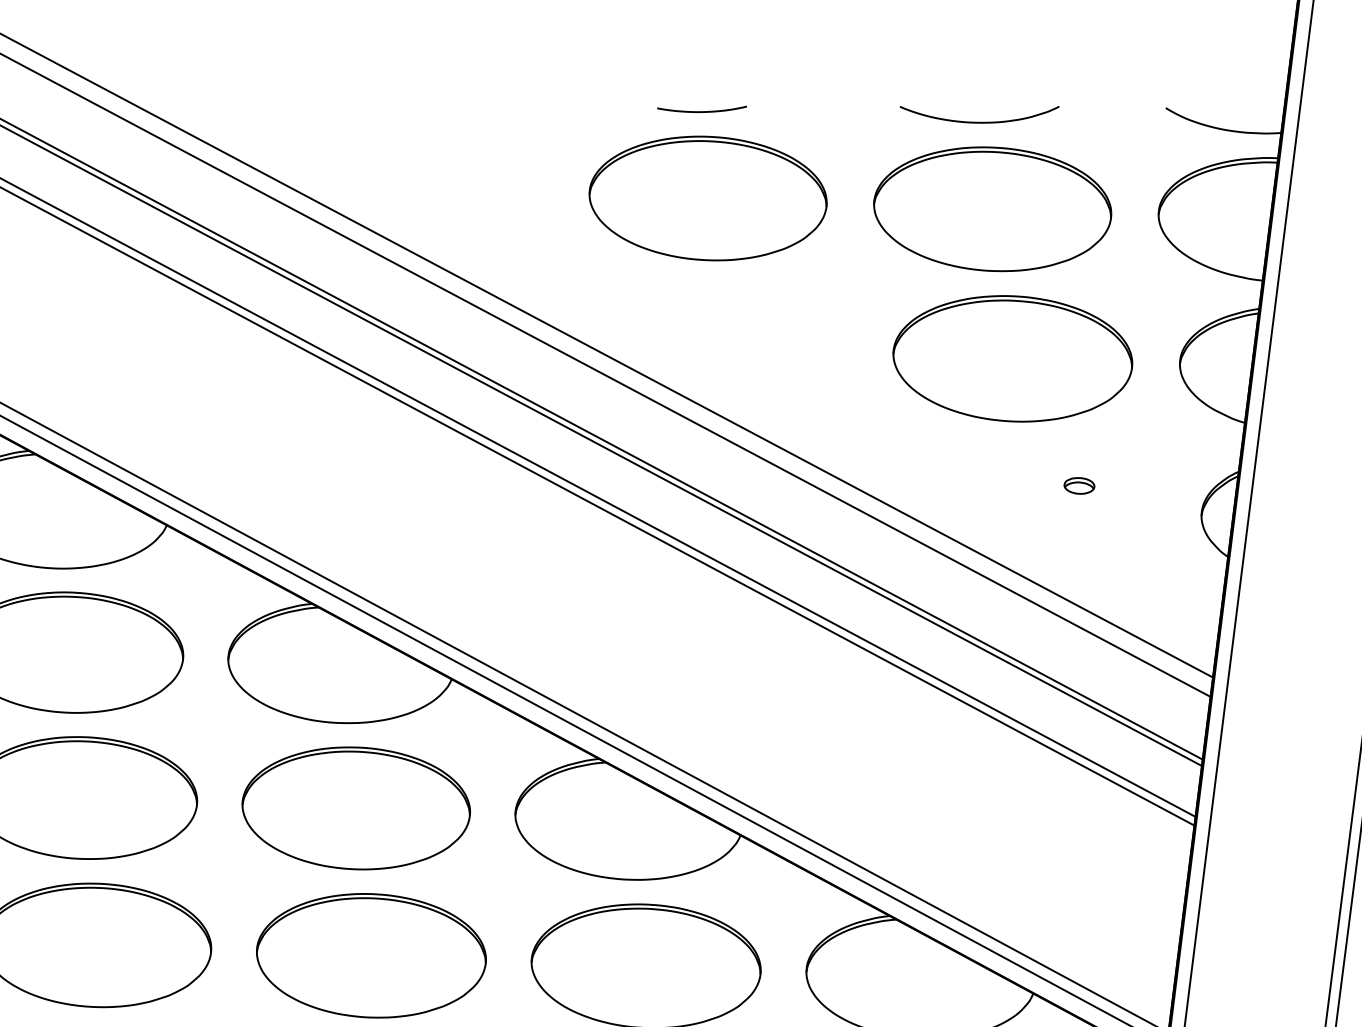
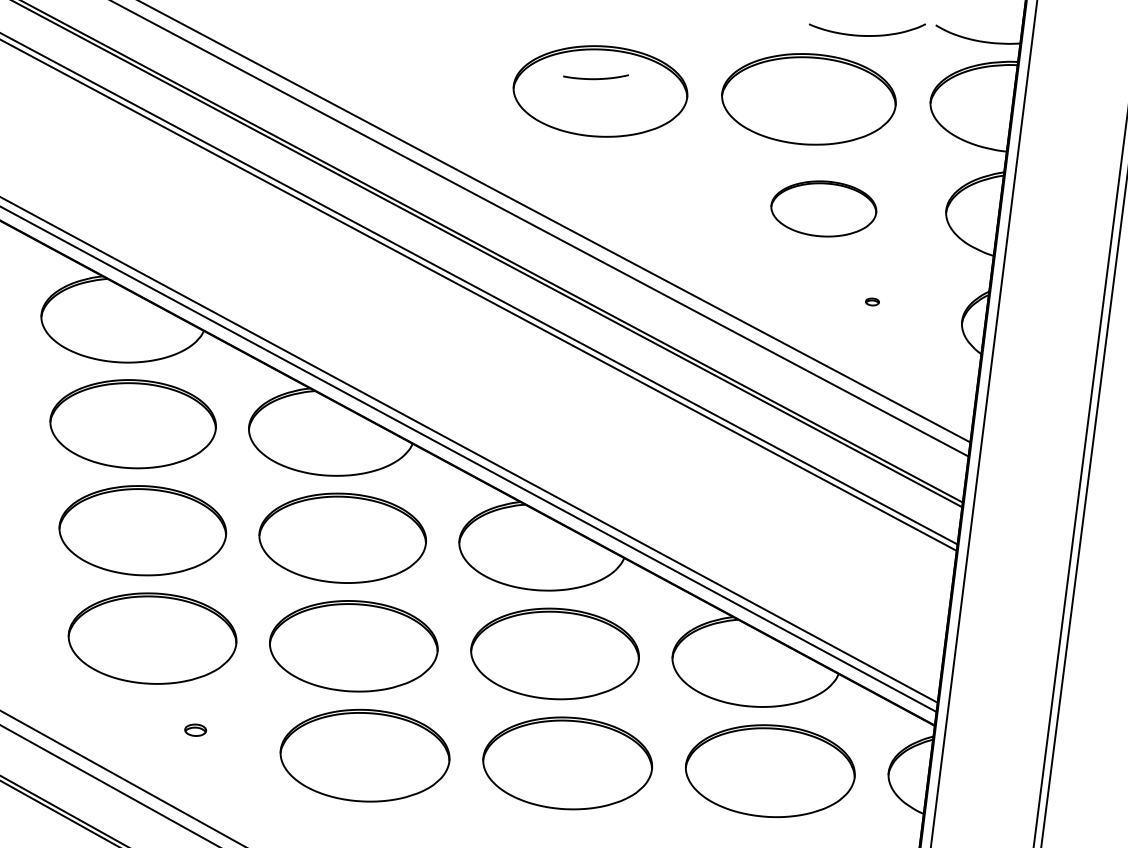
curve: (701, 111) -> (595, 78), moved
curve: (978, 122) -> (866, 35), moved
part: (1012, 358) -> (823, 208), size x0.6
part: (1079, 485) -> (872, 301), size x0.6

